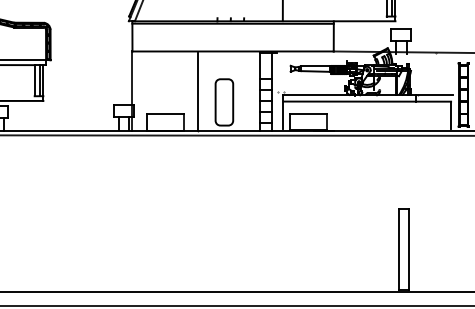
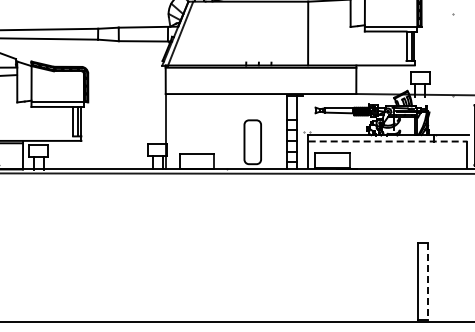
line: (197, 92) -> (227, 132), removed
line: (367, 101) -> (388, 141), solid -> dashed
line: (408, 249) -> (427, 281), solid -> dashed

